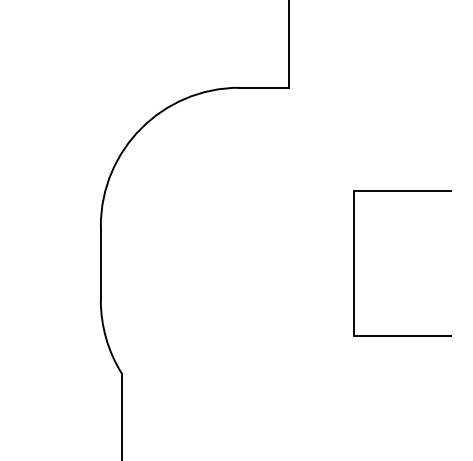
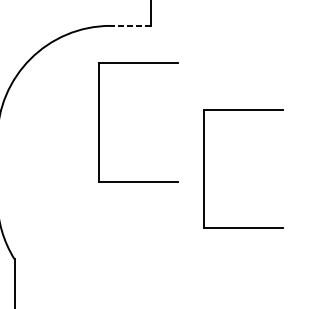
line: (264, 87) -> (131, 25), solid -> dashed
part: (225, 206) -> (99, 122), added

